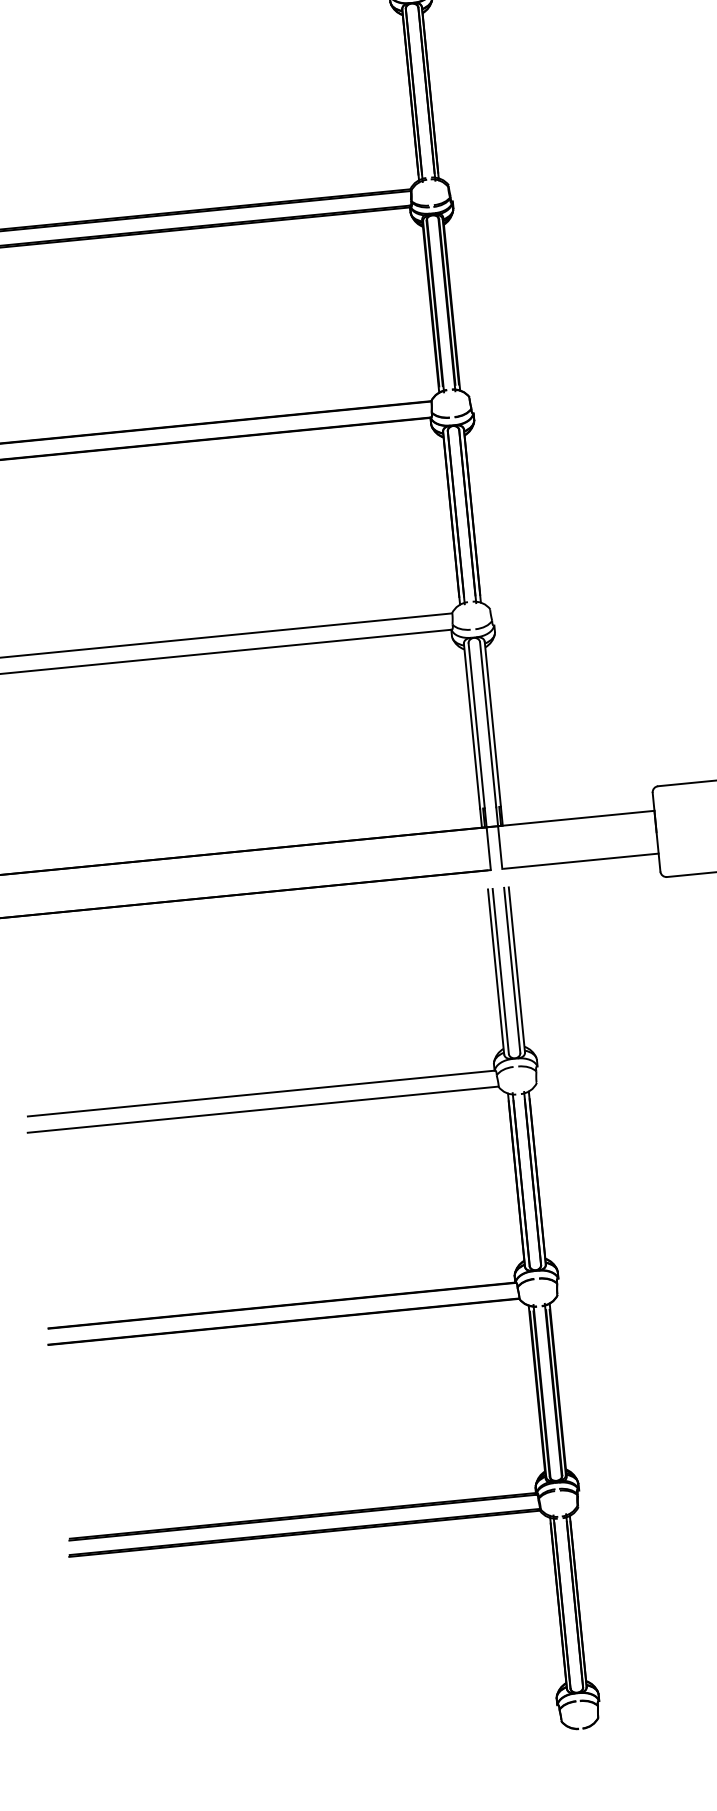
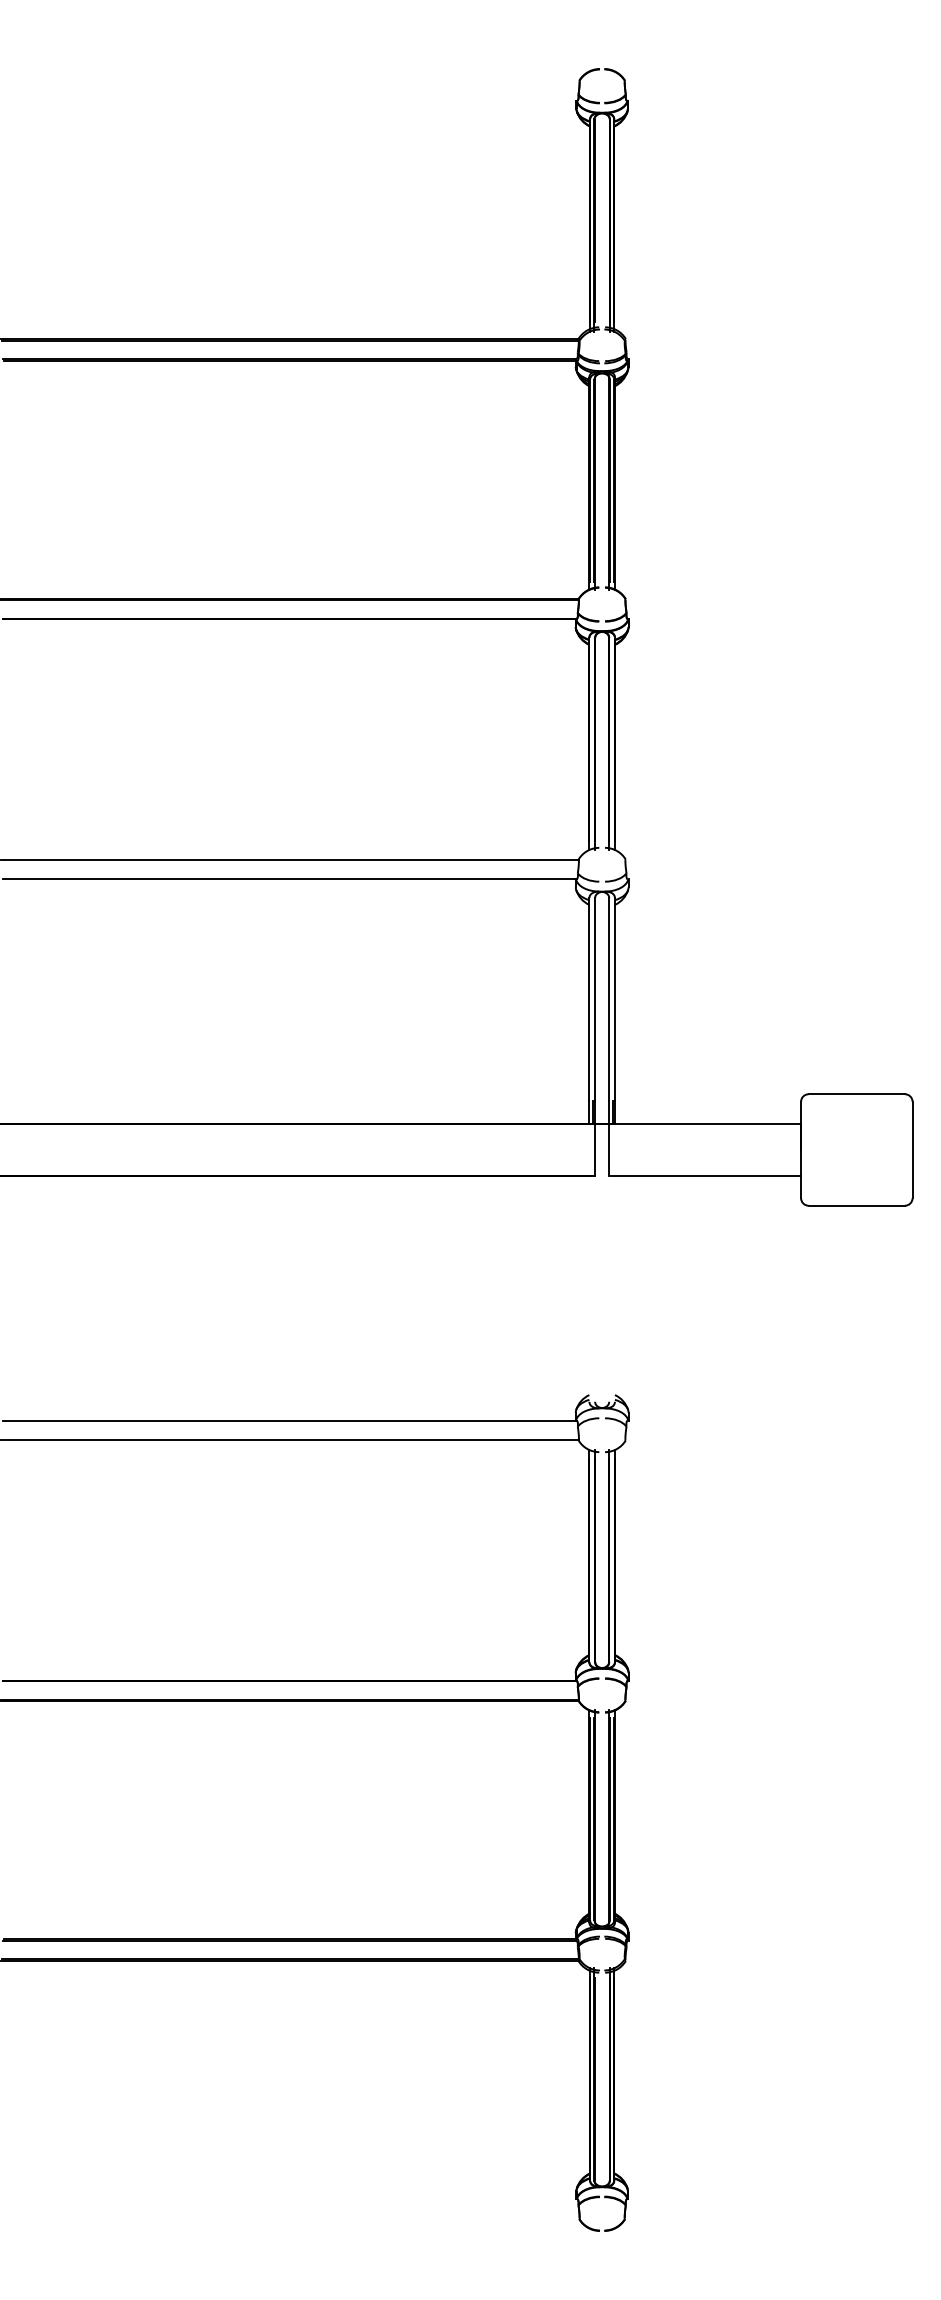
line: (516, 969) -> (614, 1300), removed
line: (512, 970) -> (609, 1300), removed
line: (496, 971) -> (589, 1300), removed
line: (501, 971) -> (595, 1300), removed

